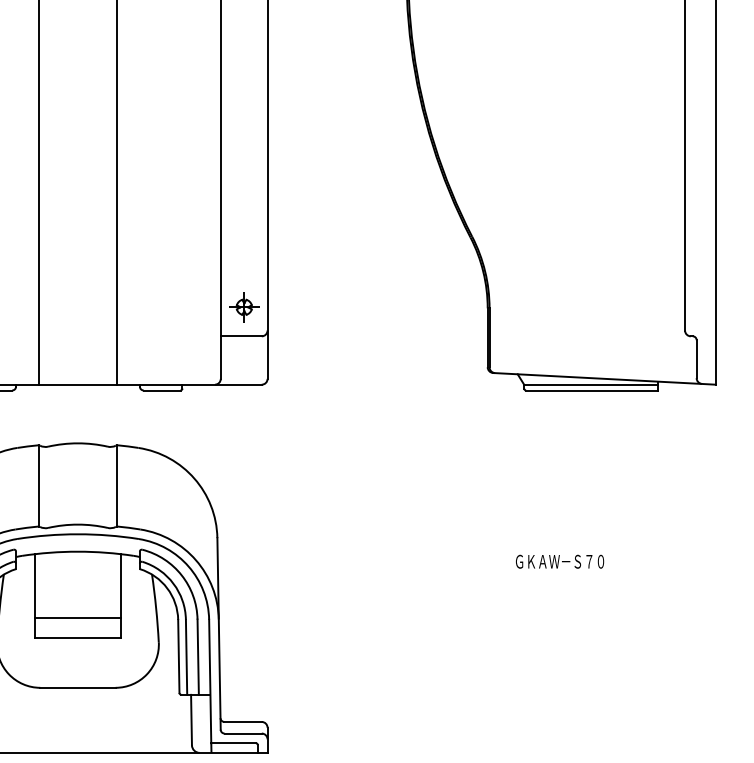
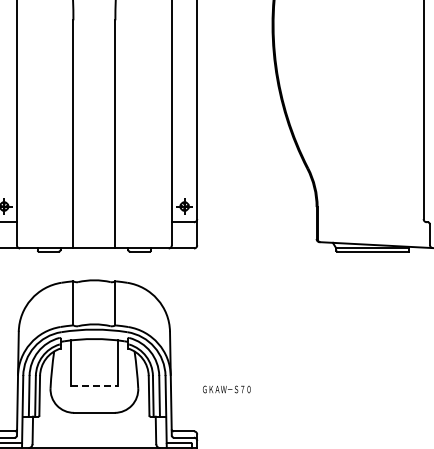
text: (559, 561) -> (226, 389), moved
line: (78, 617) -> (94, 374), removed
line: (78, 637) -> (94, 385), solid -> dashed

